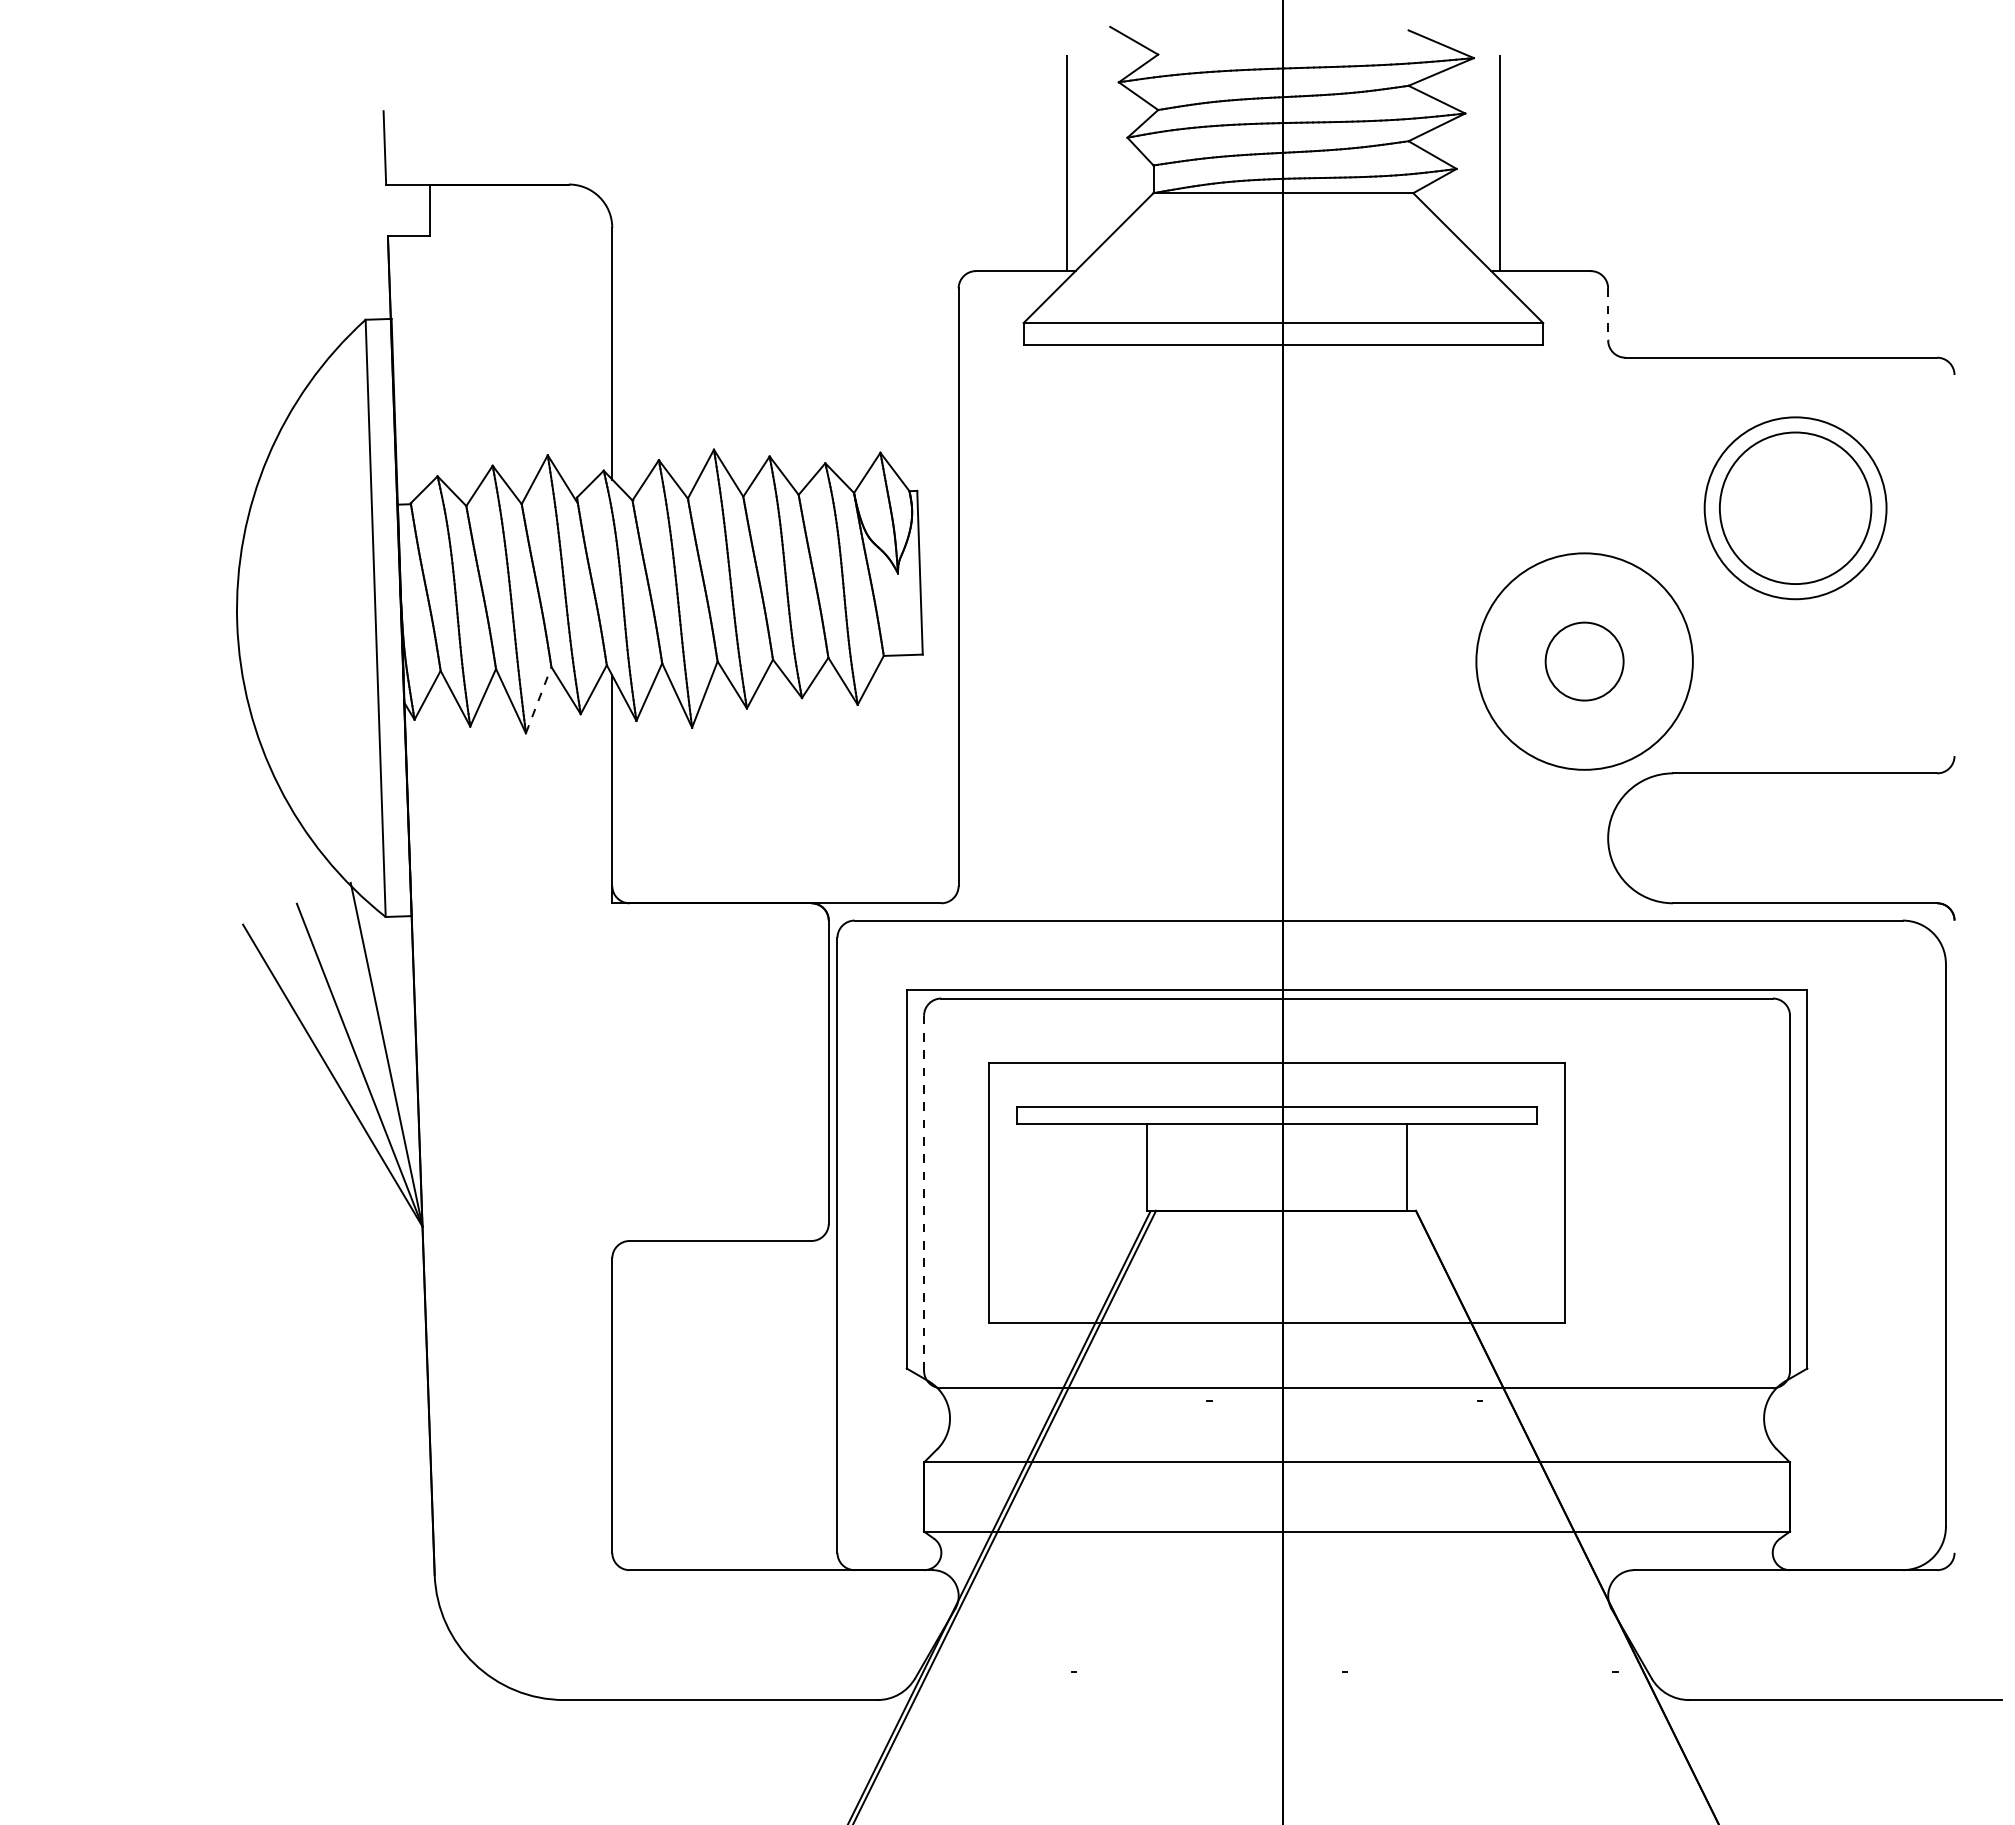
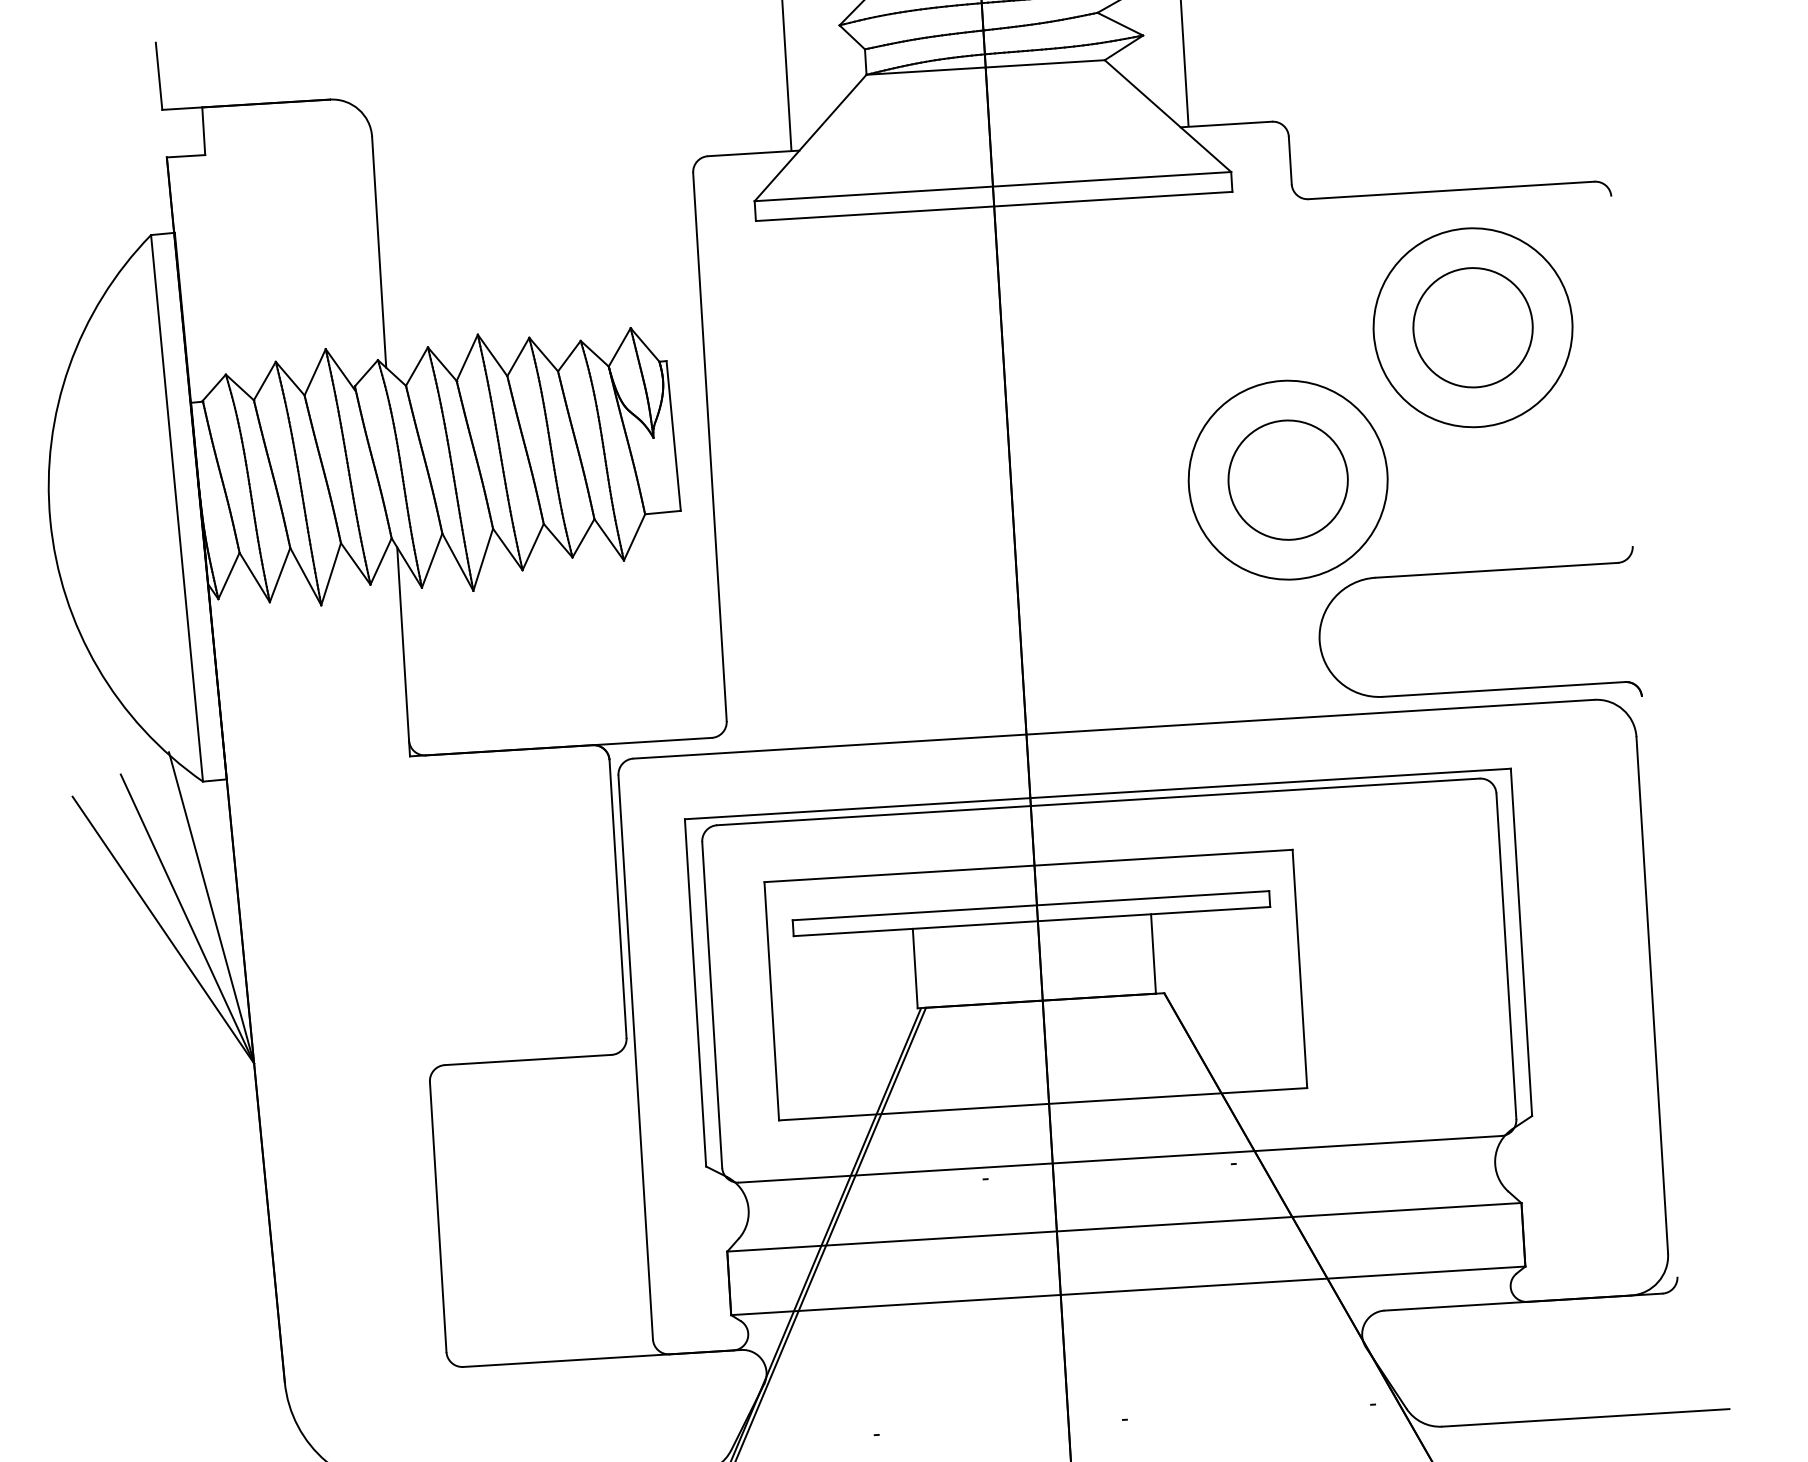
line: (1608, 314) -> (1290, 160), dashed -> solid
circle: (1795, 508) -> (1472, 327), size x0.71
circle: (1795, 508) -> (1472, 327), size x1.43
circle: (1584, 661) -> (1288, 480), size x1.67
line: (538, 699) -> (330, 573), dashed -> solid
line: (924, 1193) -> (712, 1005), dashed -> solid

